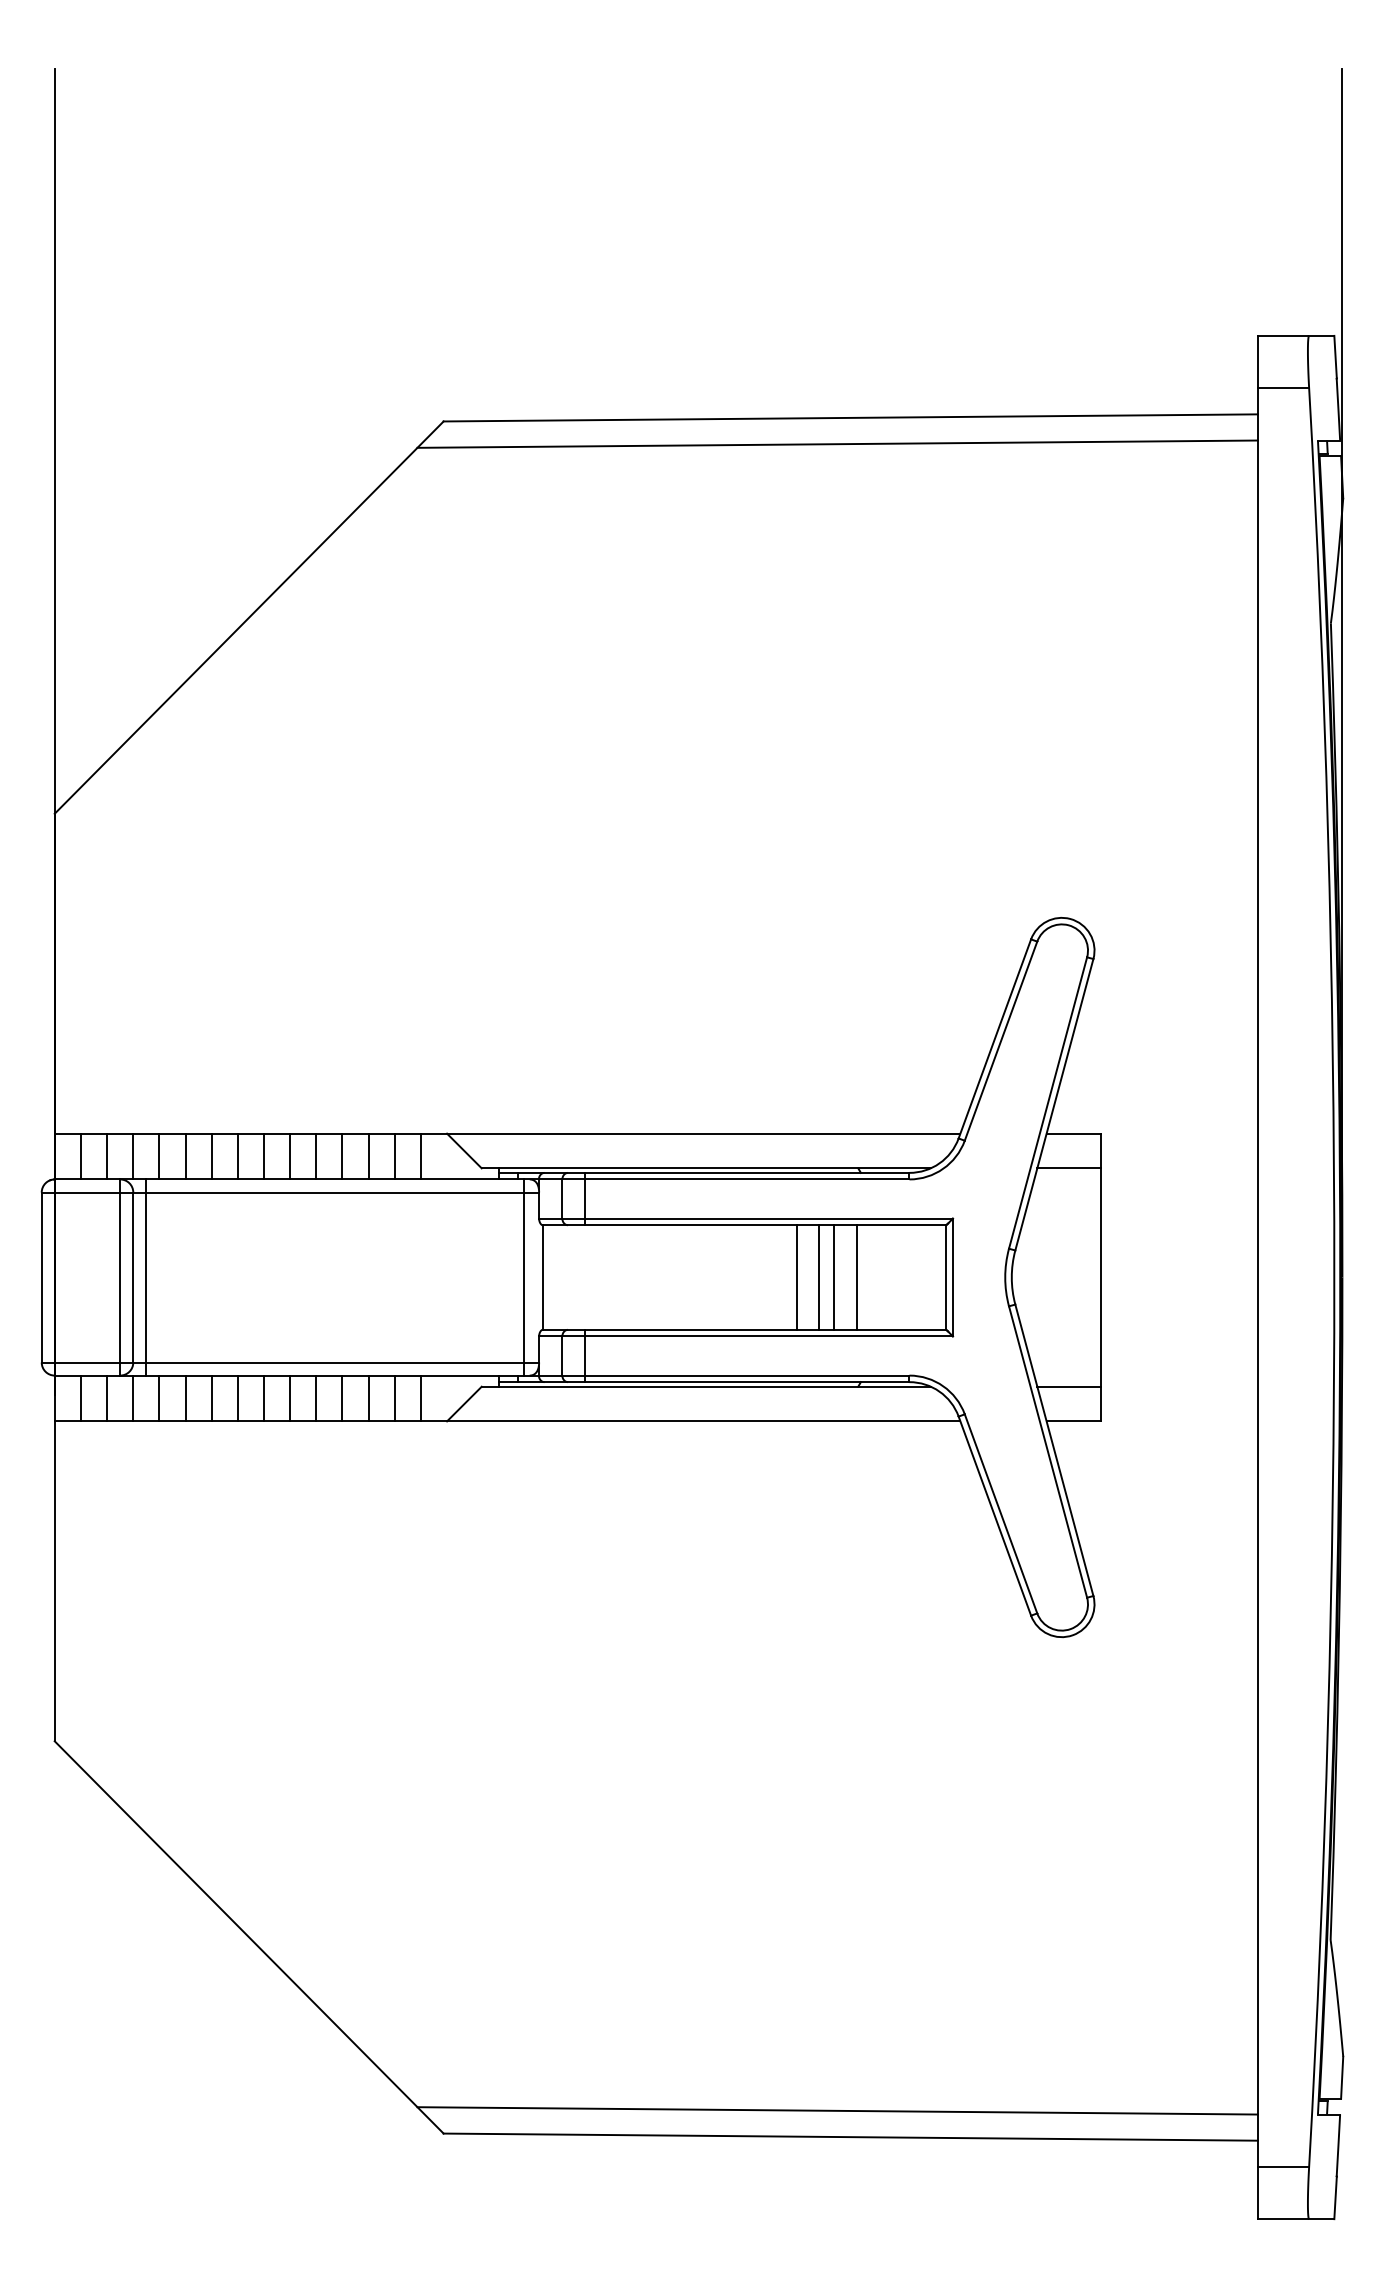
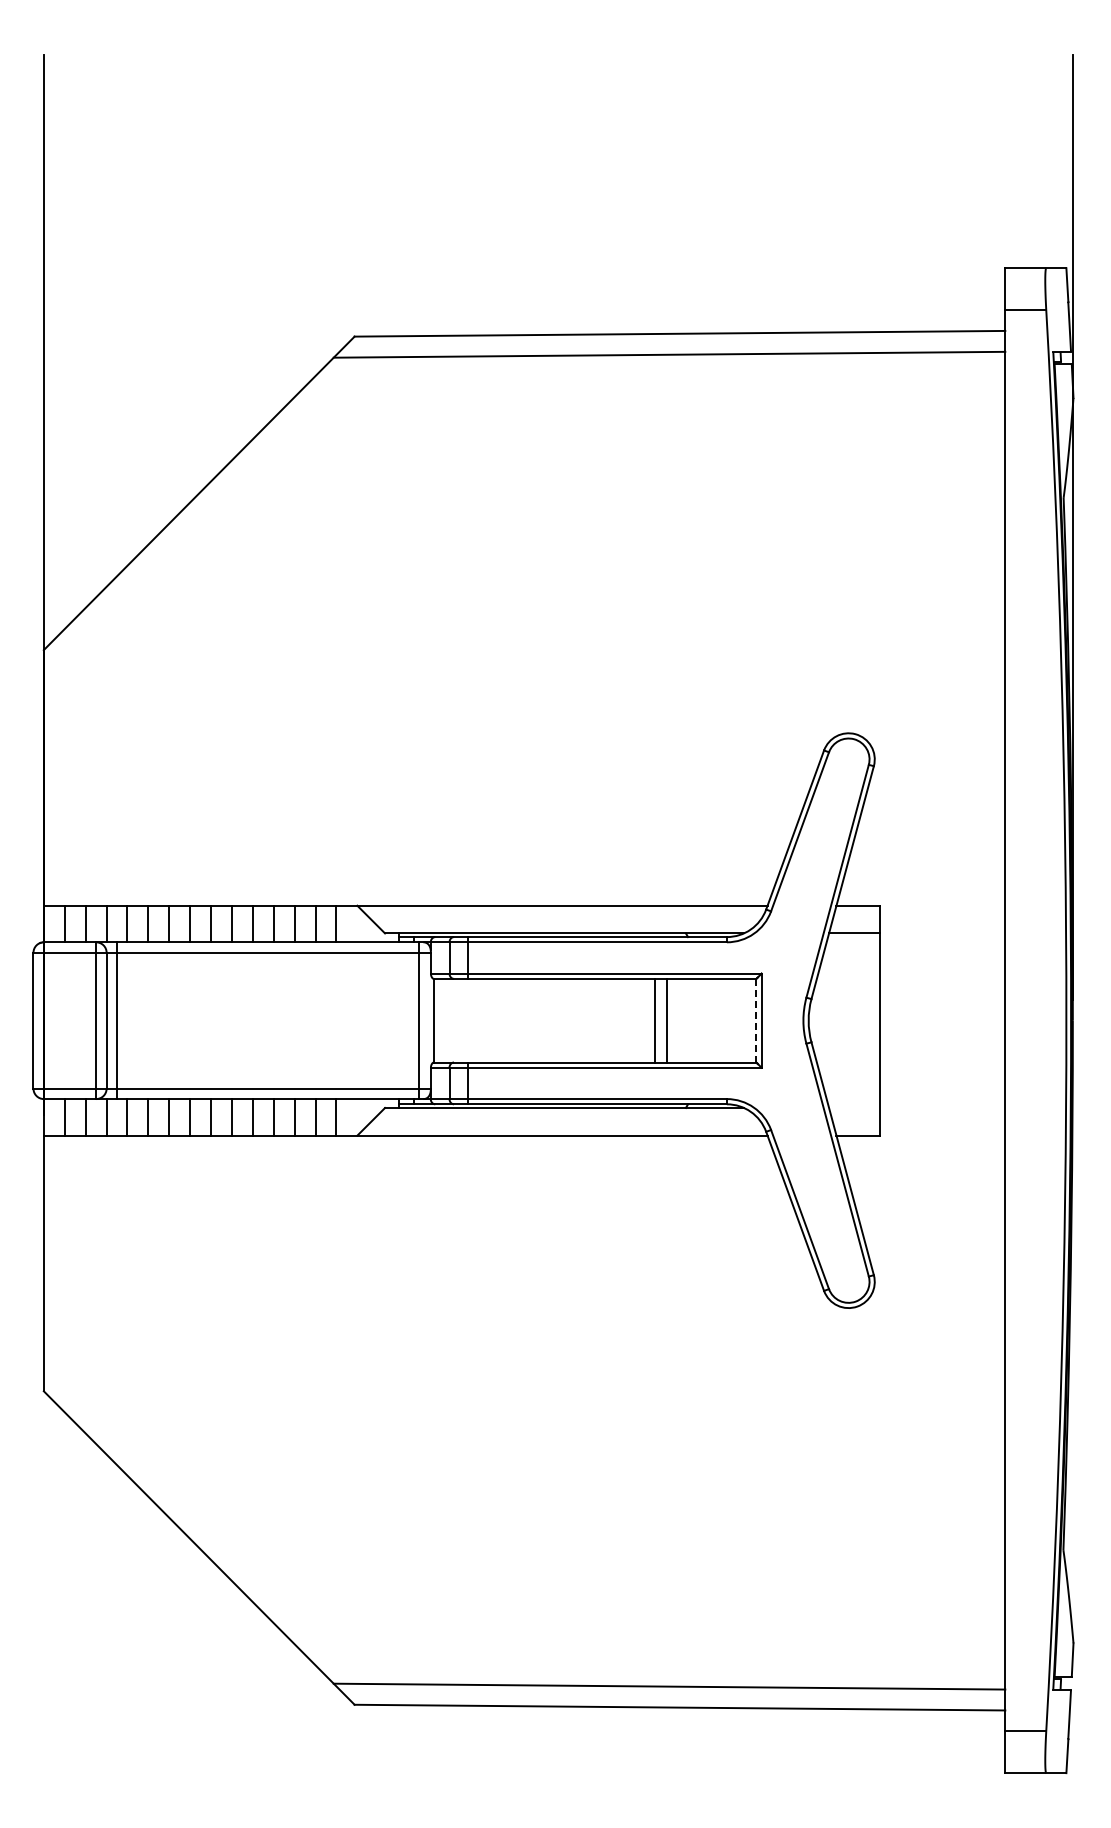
line: (796, 1277) -> (636, 1020), removed
line: (857, 1277) -> (685, 1020), removed
line: (946, 1277) -> (756, 1020), solid -> dashed
line: (1069, 1386) -> (854, 1107), removed

